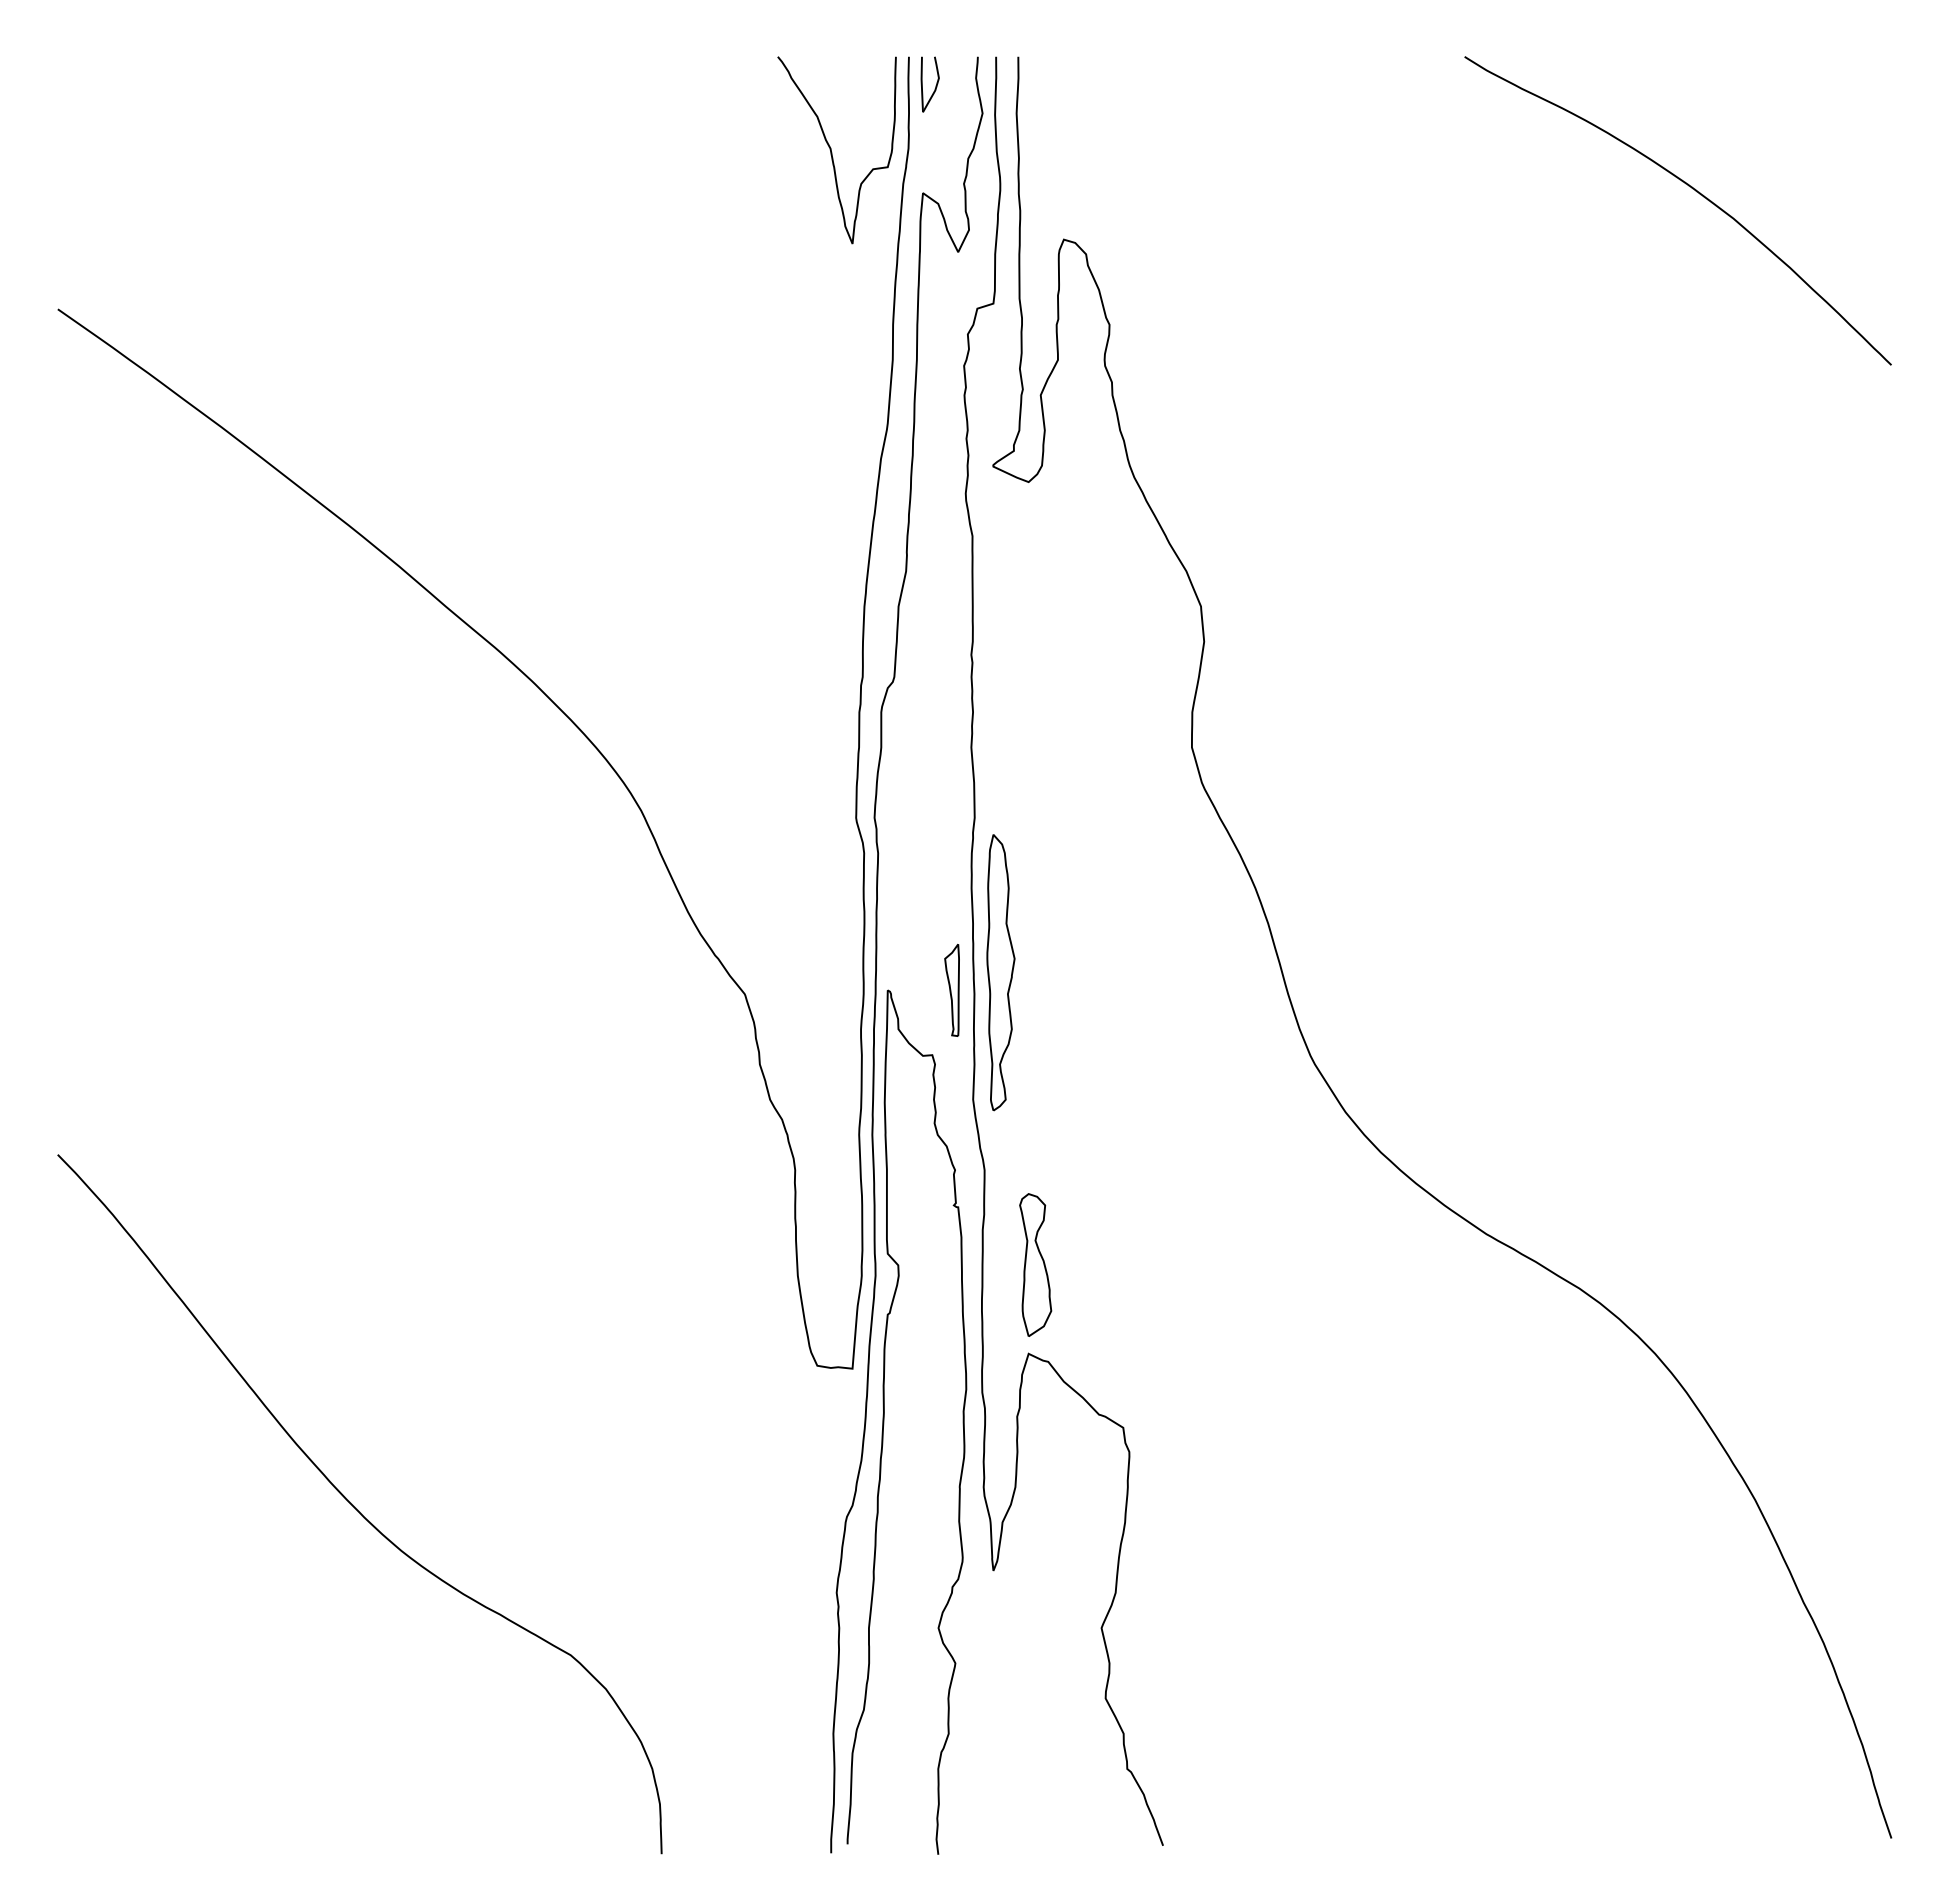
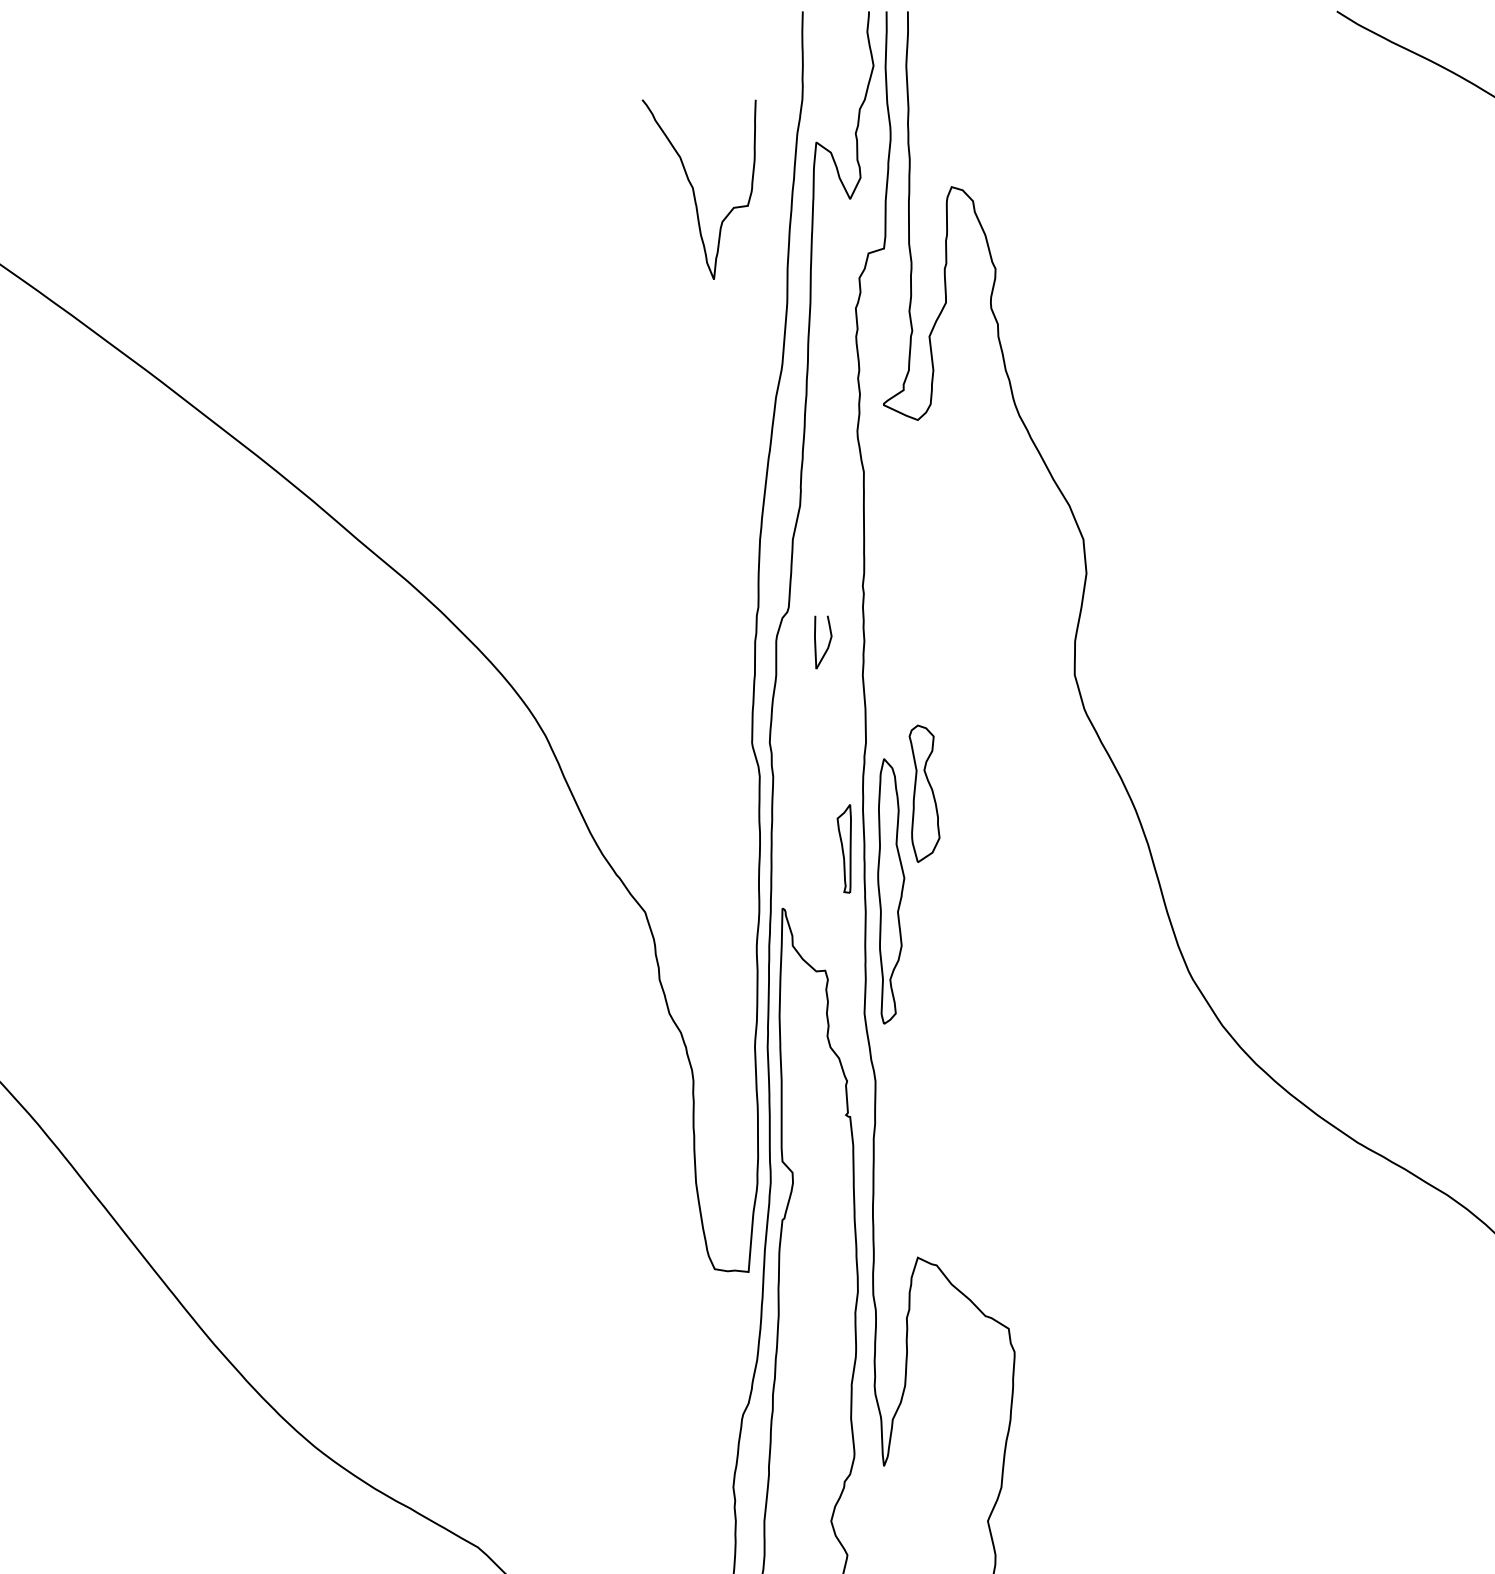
part: (935, 85) -> (828, 643), moved
curve: (832, 152) -> (694, 191), moved
part: (951, 990) -> (843, 849), moved
part: (1035, 1264) -> (924, 793), moved

